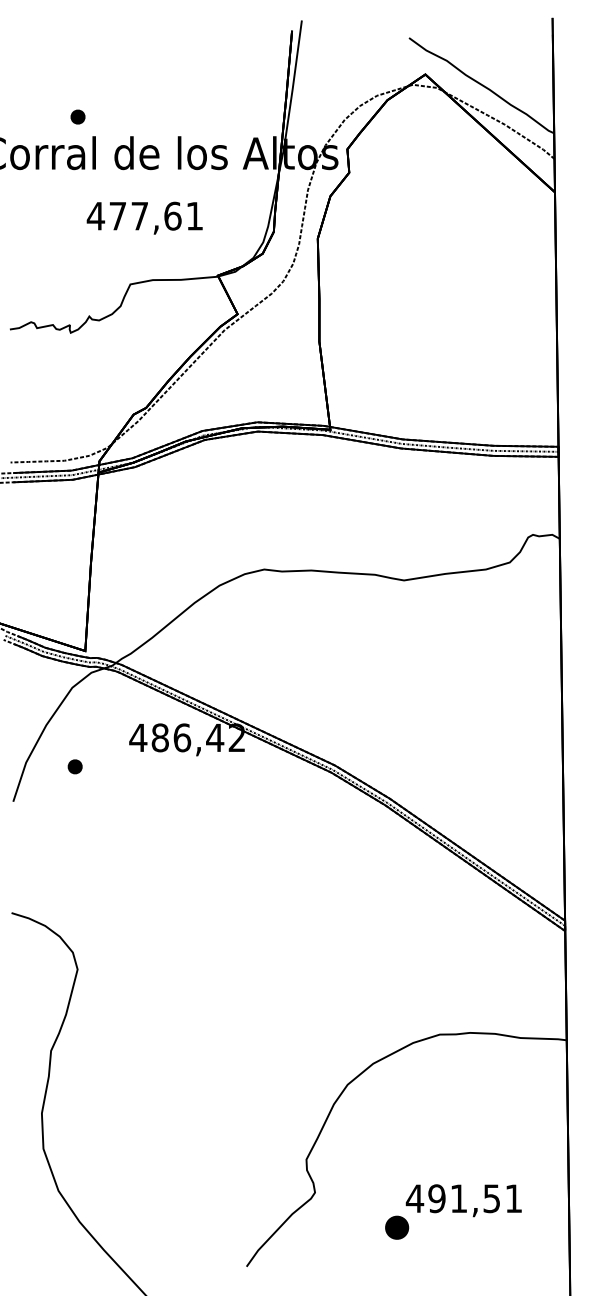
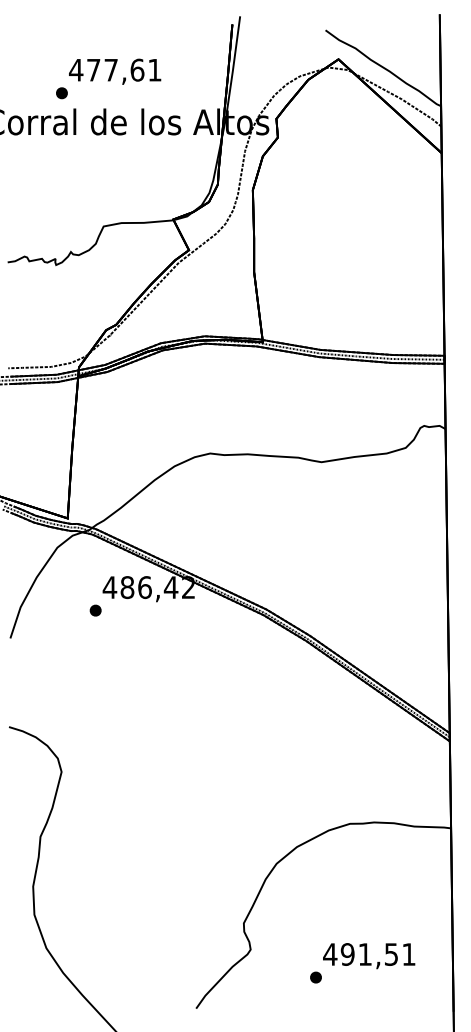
text: (145, 217) -> (115, 71), moved
part: (74, 766) -> (95, 610), moved
part: (396, 1227) -> (315, 977), size x0.62

